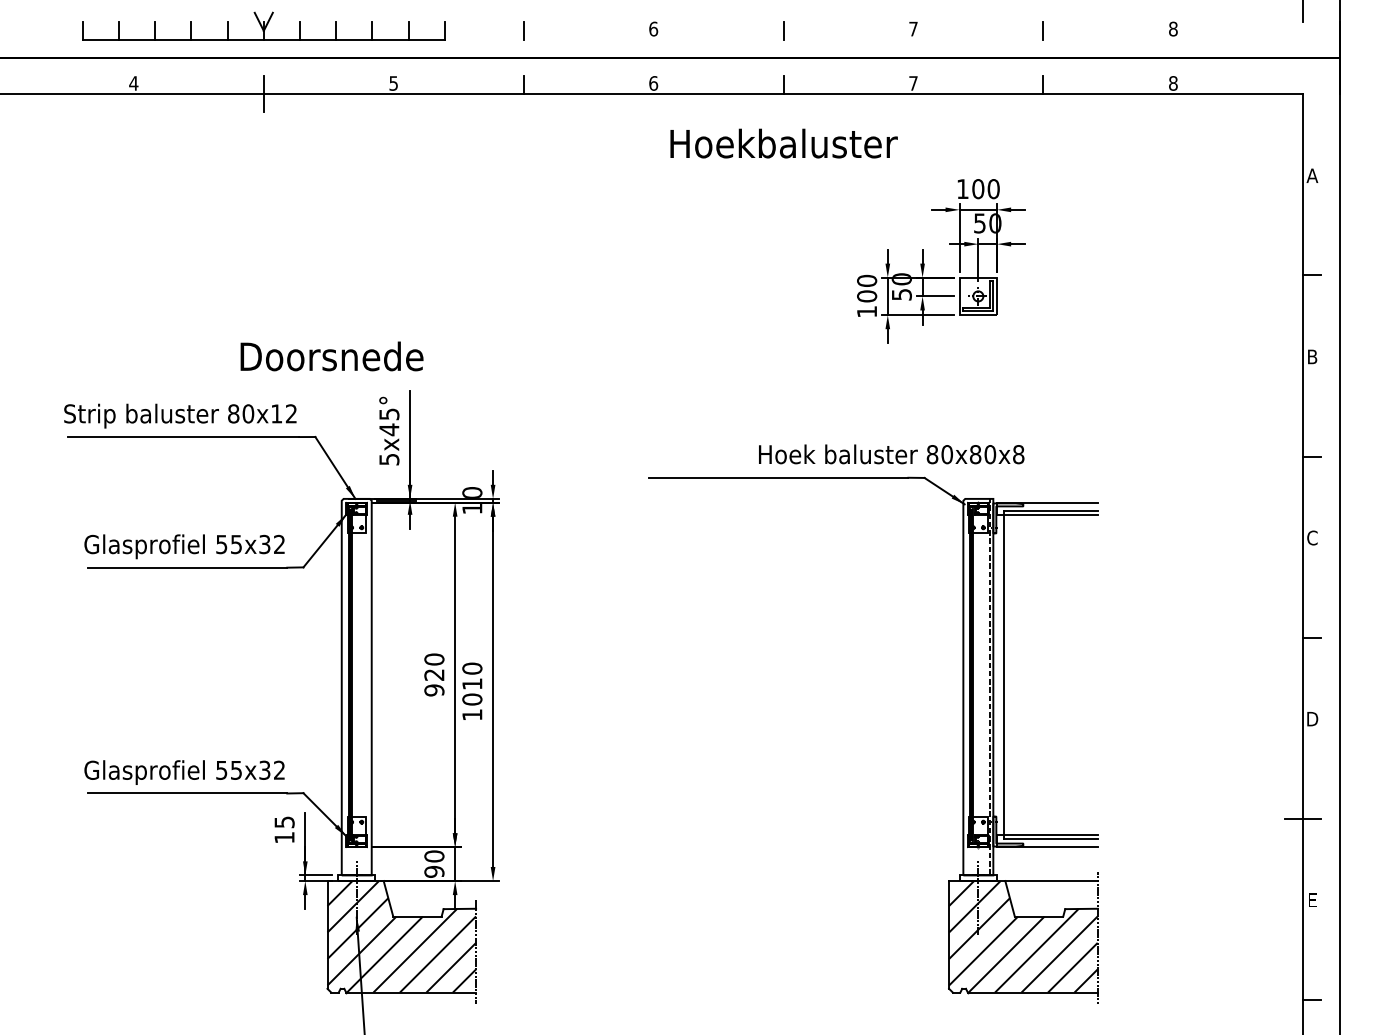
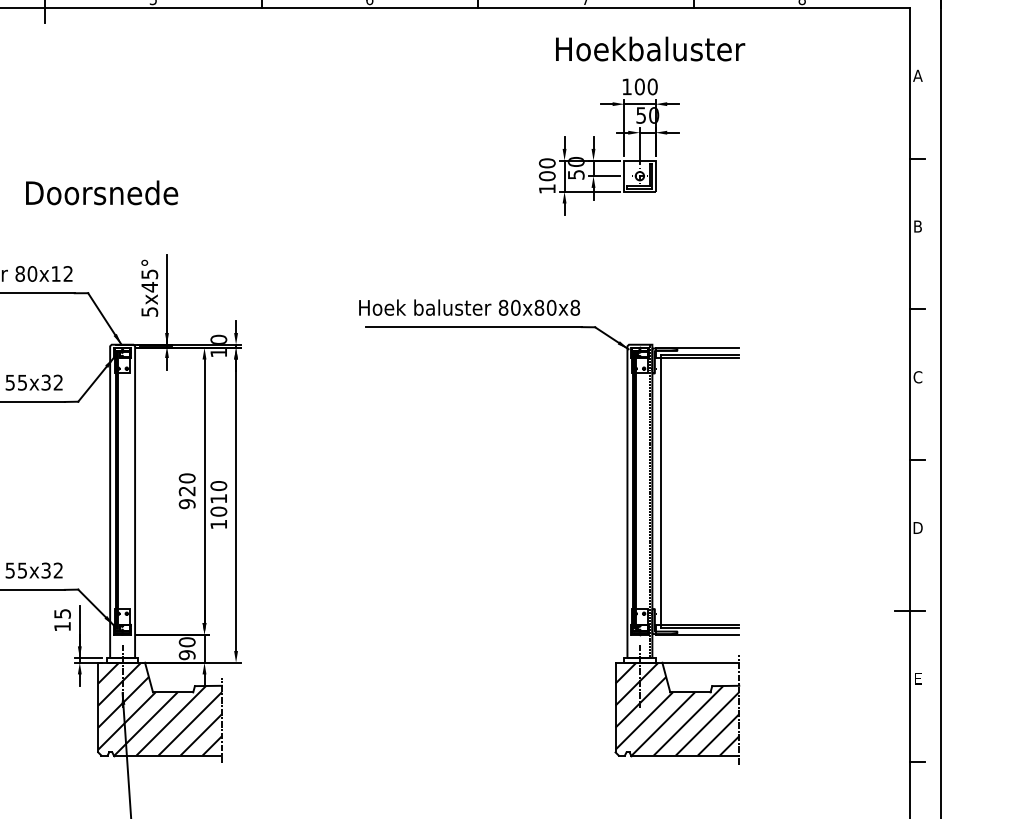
text: (783, 143) -> (650, 48), moved
text: (331, 356) -> (101, 192), moved
text: (891, 454) -> (469, 307), moved

